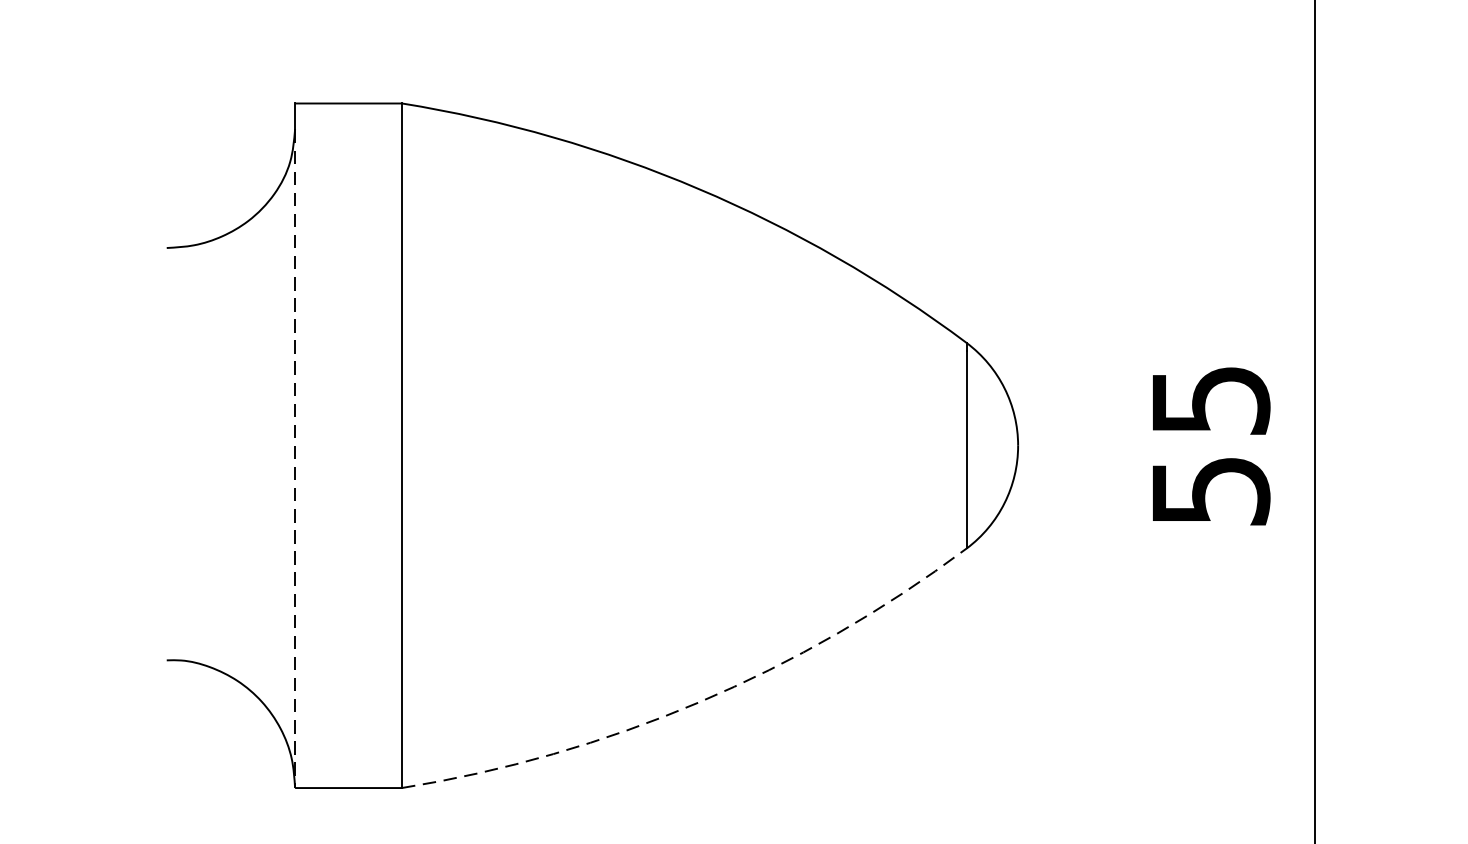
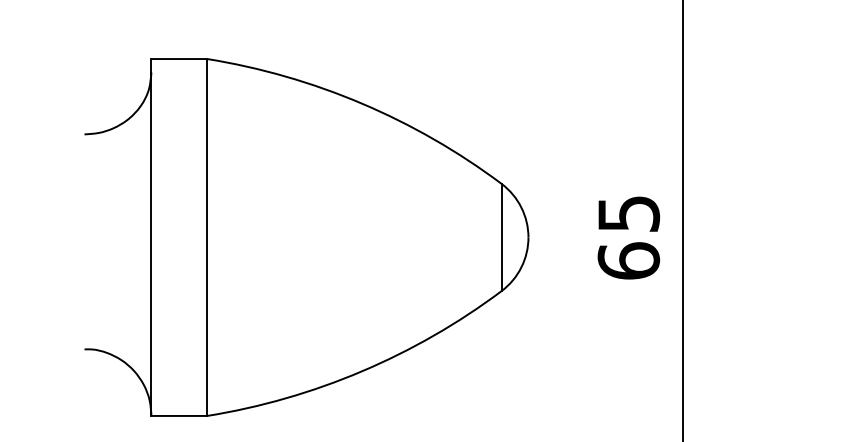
line: (295, 459) -> (151, 244), dashed -> solid
text: (1209, 489) -> (628, 260), 55 -> 65
arc: (699, 702) -> (362, 371), dashed -> solid

